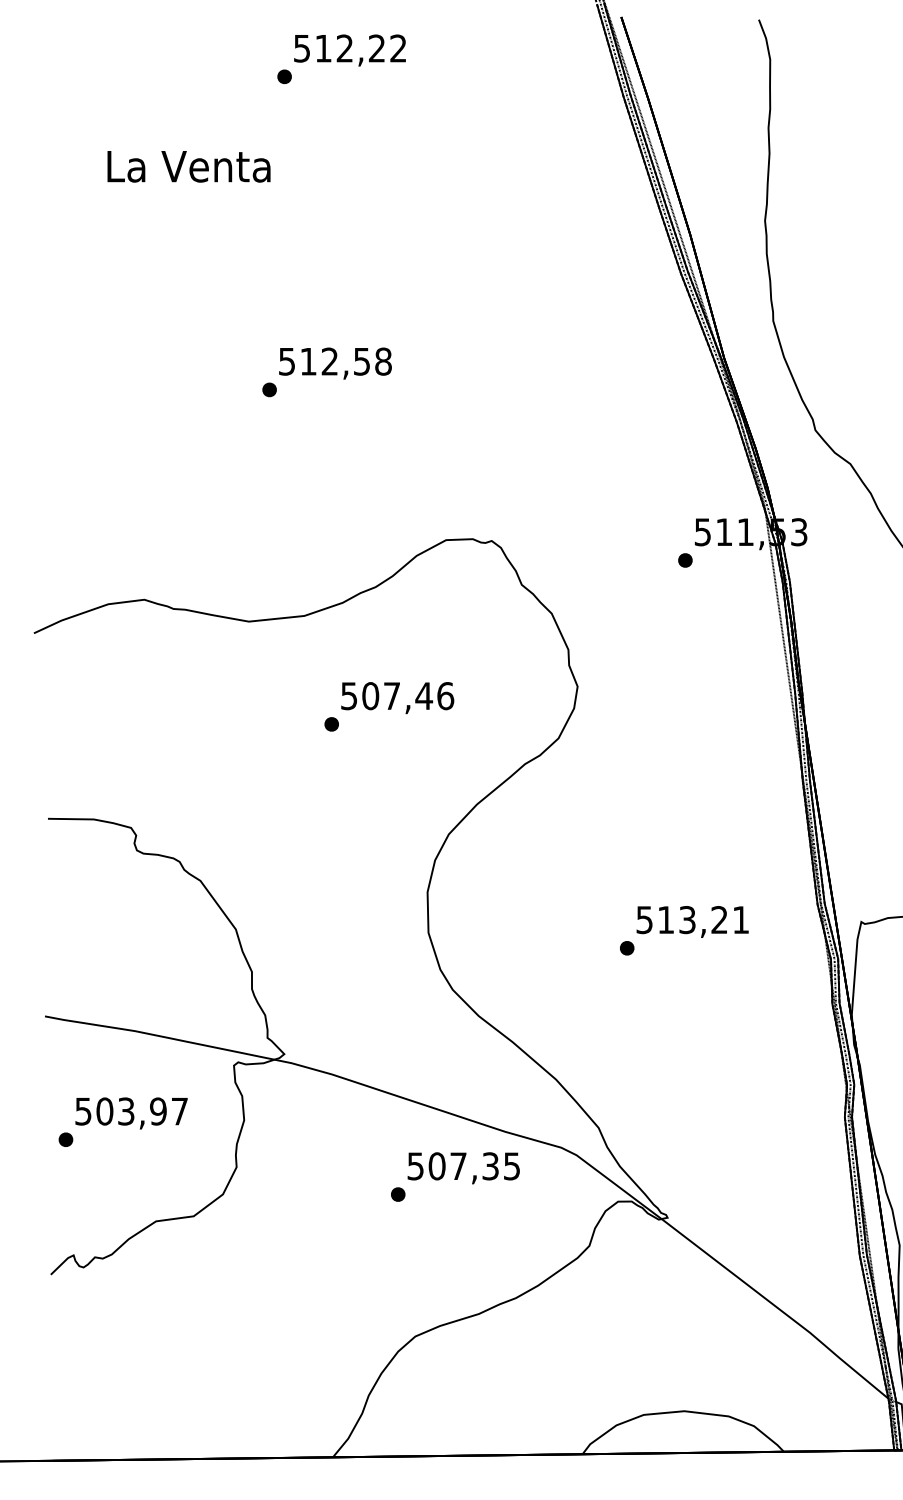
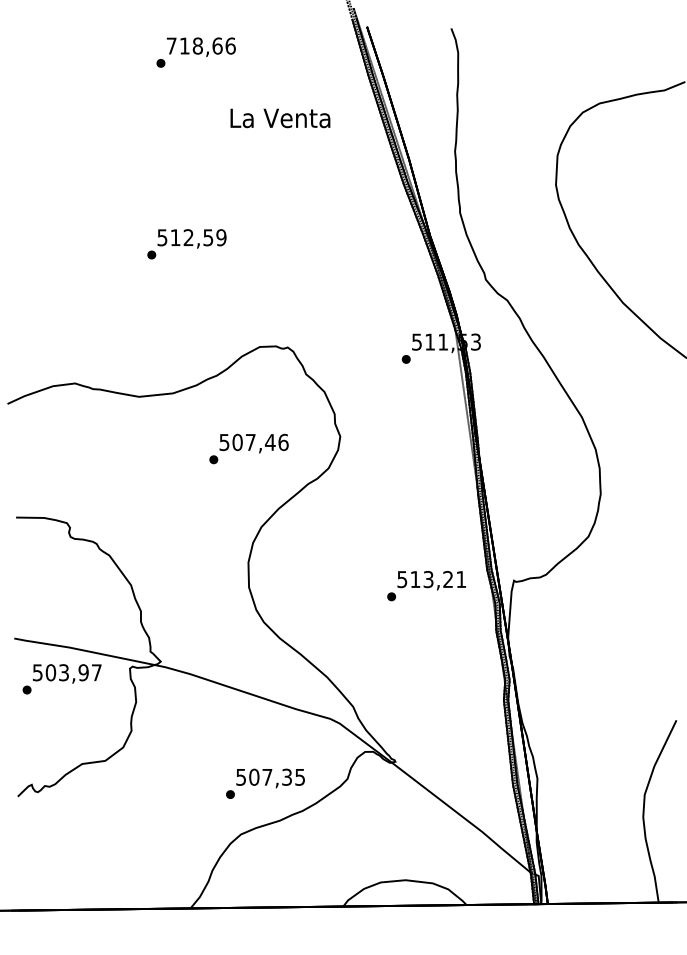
text: (349, 47) -> (200, 45), 512,22 -> 718,66
text: (189, 166) -> (280, 118), moved
text: (383, 361) -> (221, 237), 512,58 -> 512,59
text: (388, 705) -> (248, 448), moved
text: (684, 931) -> (426, 586), moved
text: (122, 1122) -> (61, 679), moved
text: (455, 1176) -> (265, 783), moved

